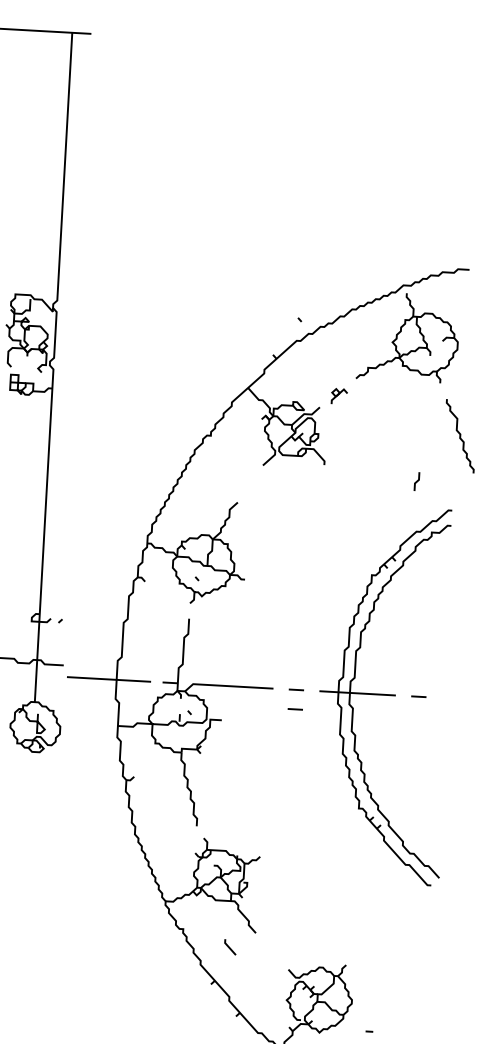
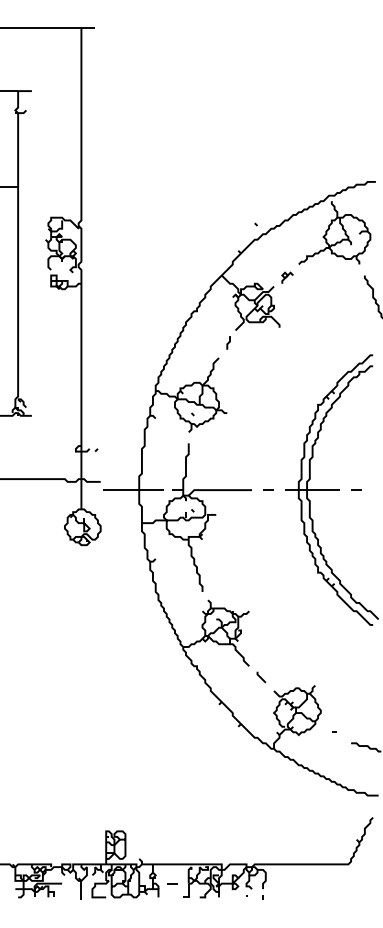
line: (416, 481) -> (228, 342), moved
line: (295, 708) -> (268, 503), removed
line: (230, 947) -> (261, 677), moved

